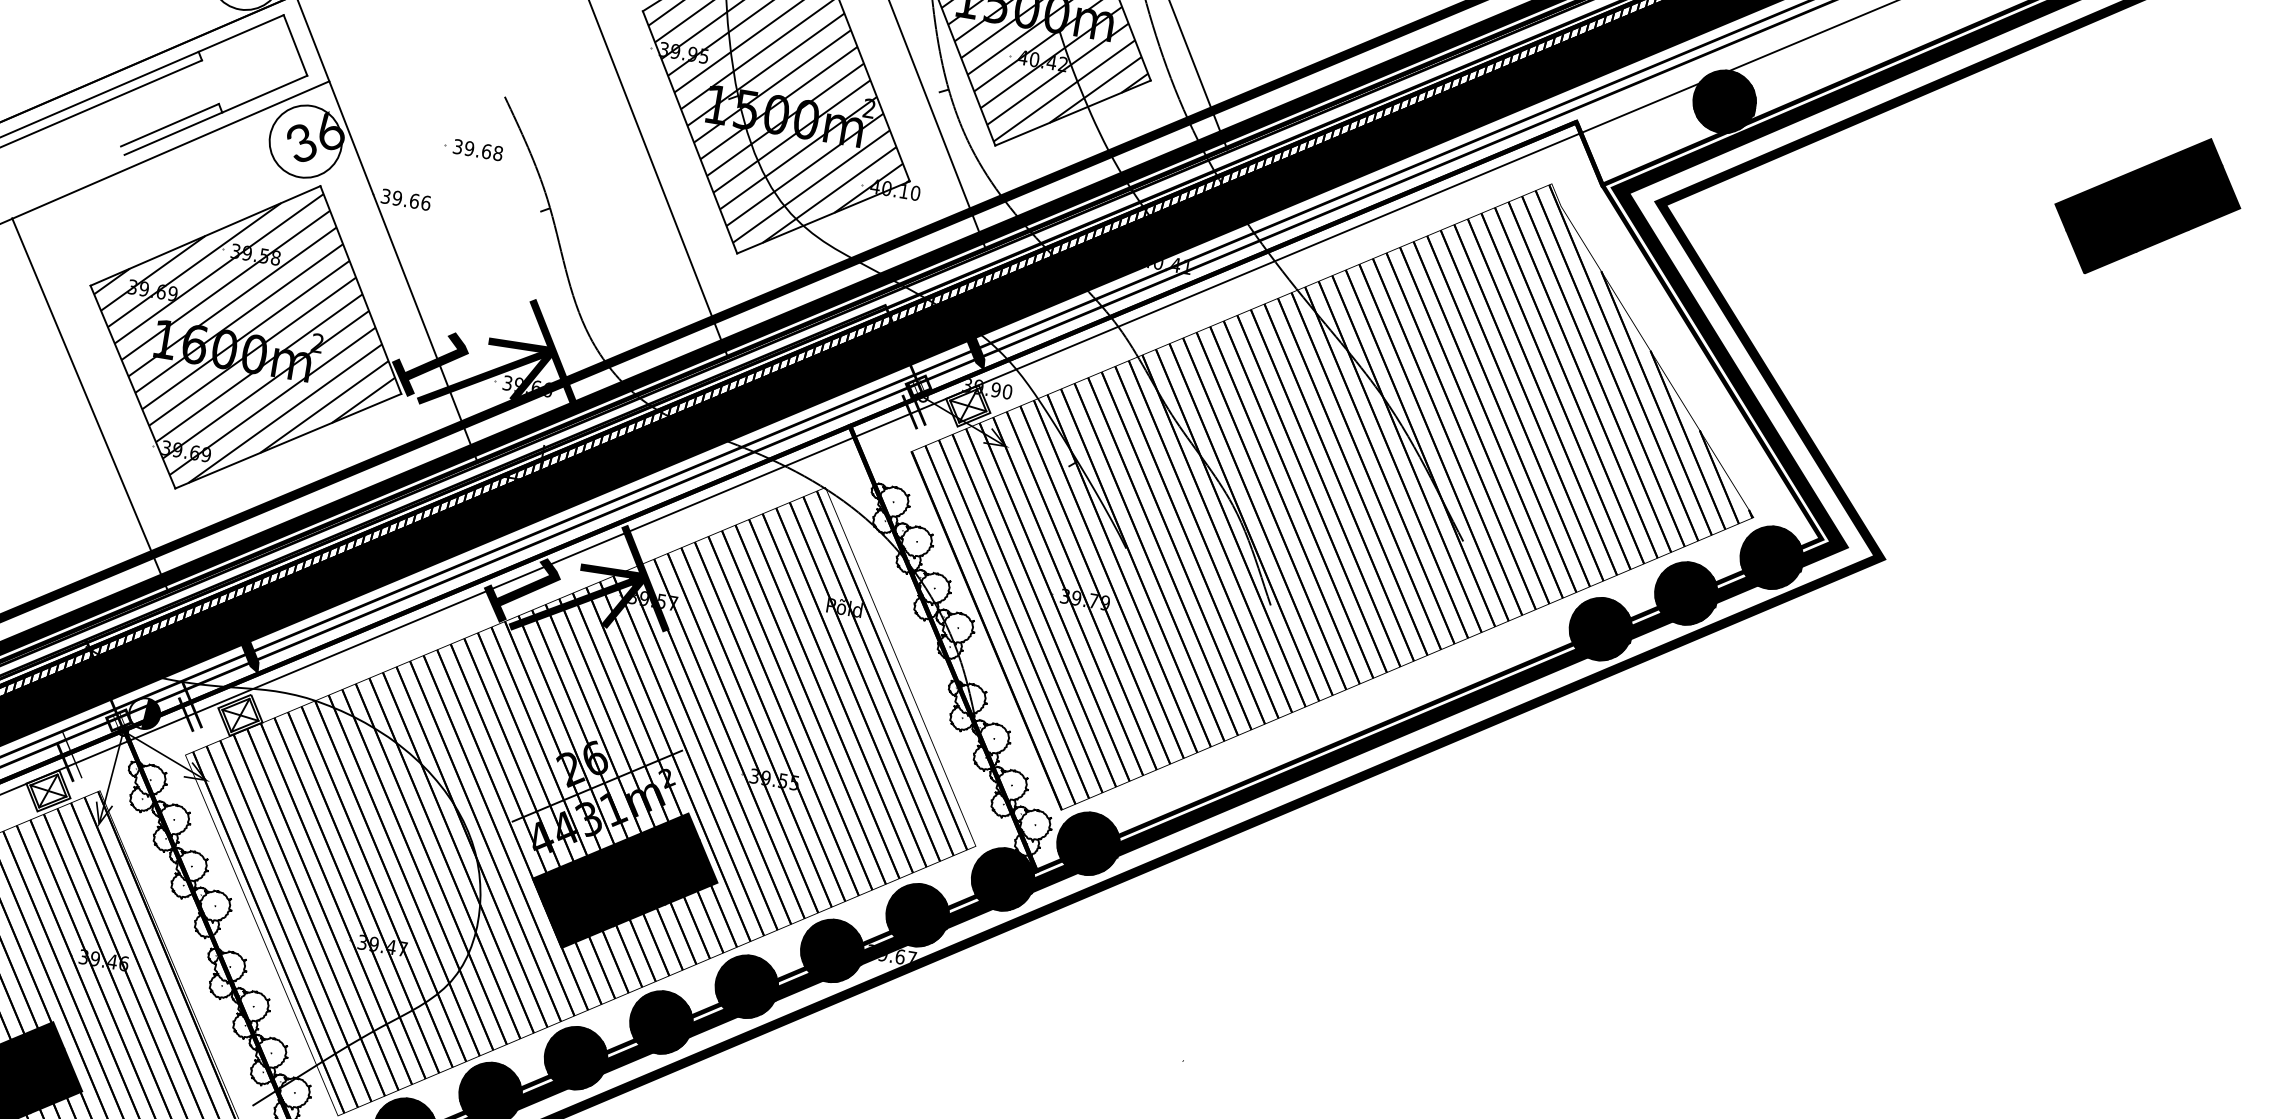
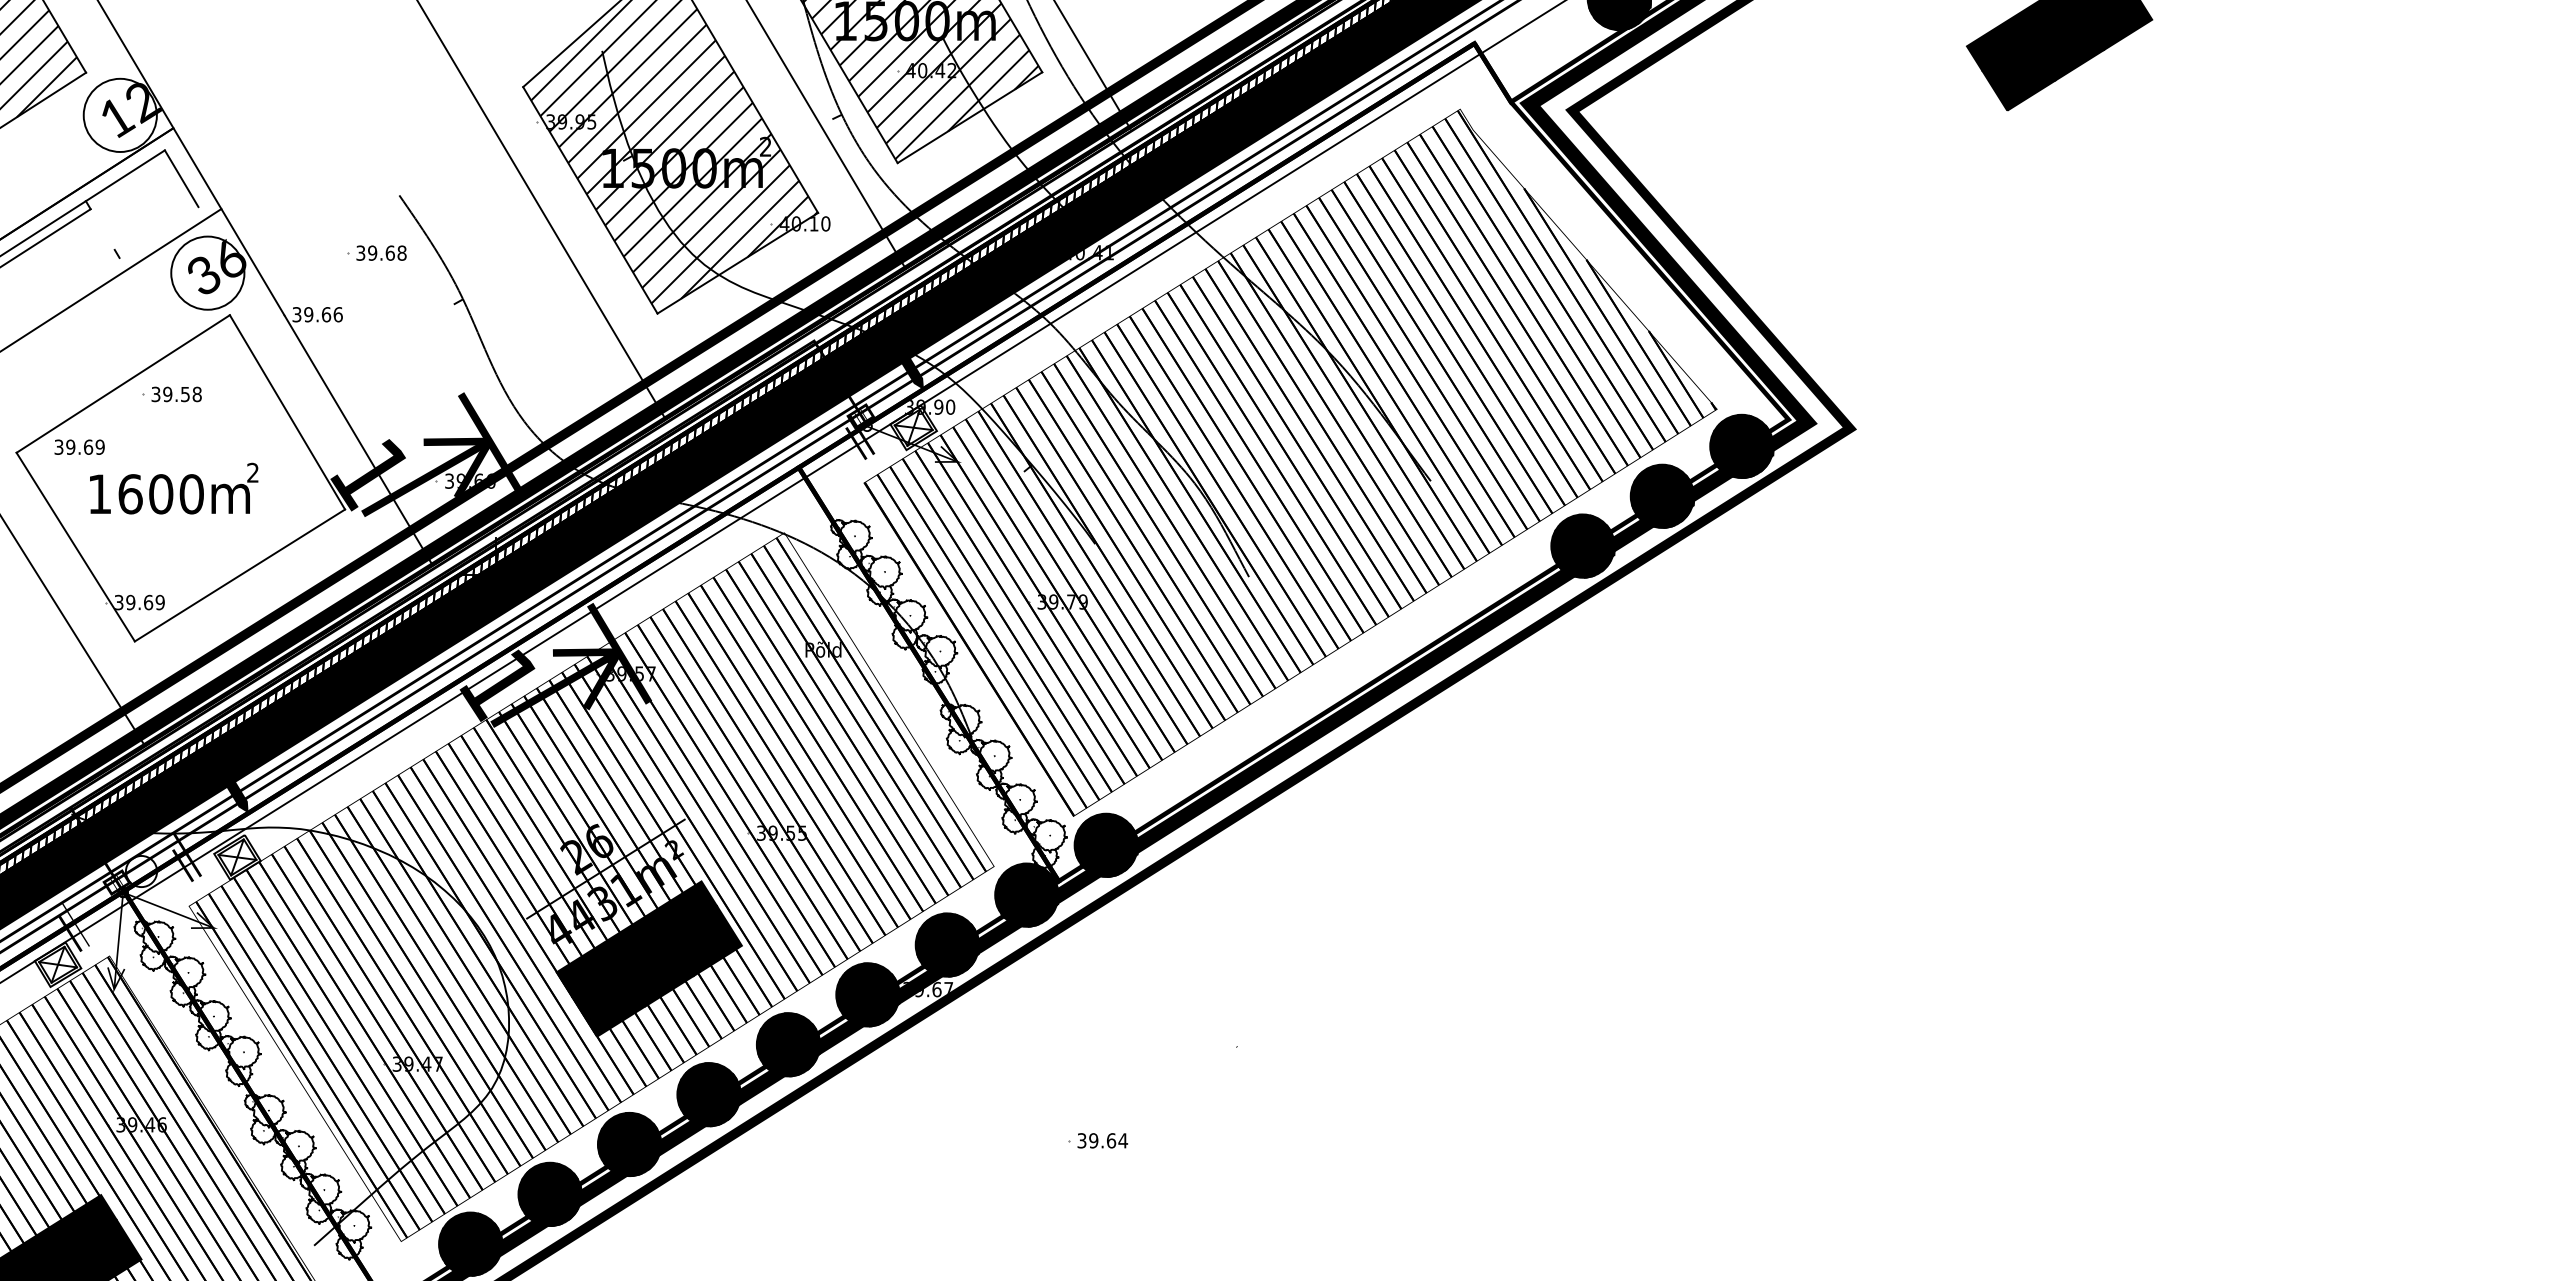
line: (215, 115) -> (113, 261), removed
line: (170, 124) -> (69, 278), removed
hatch: (244, 335) -> (178, 477), removed
fill: (151, 714) -> (148, 871), removed

